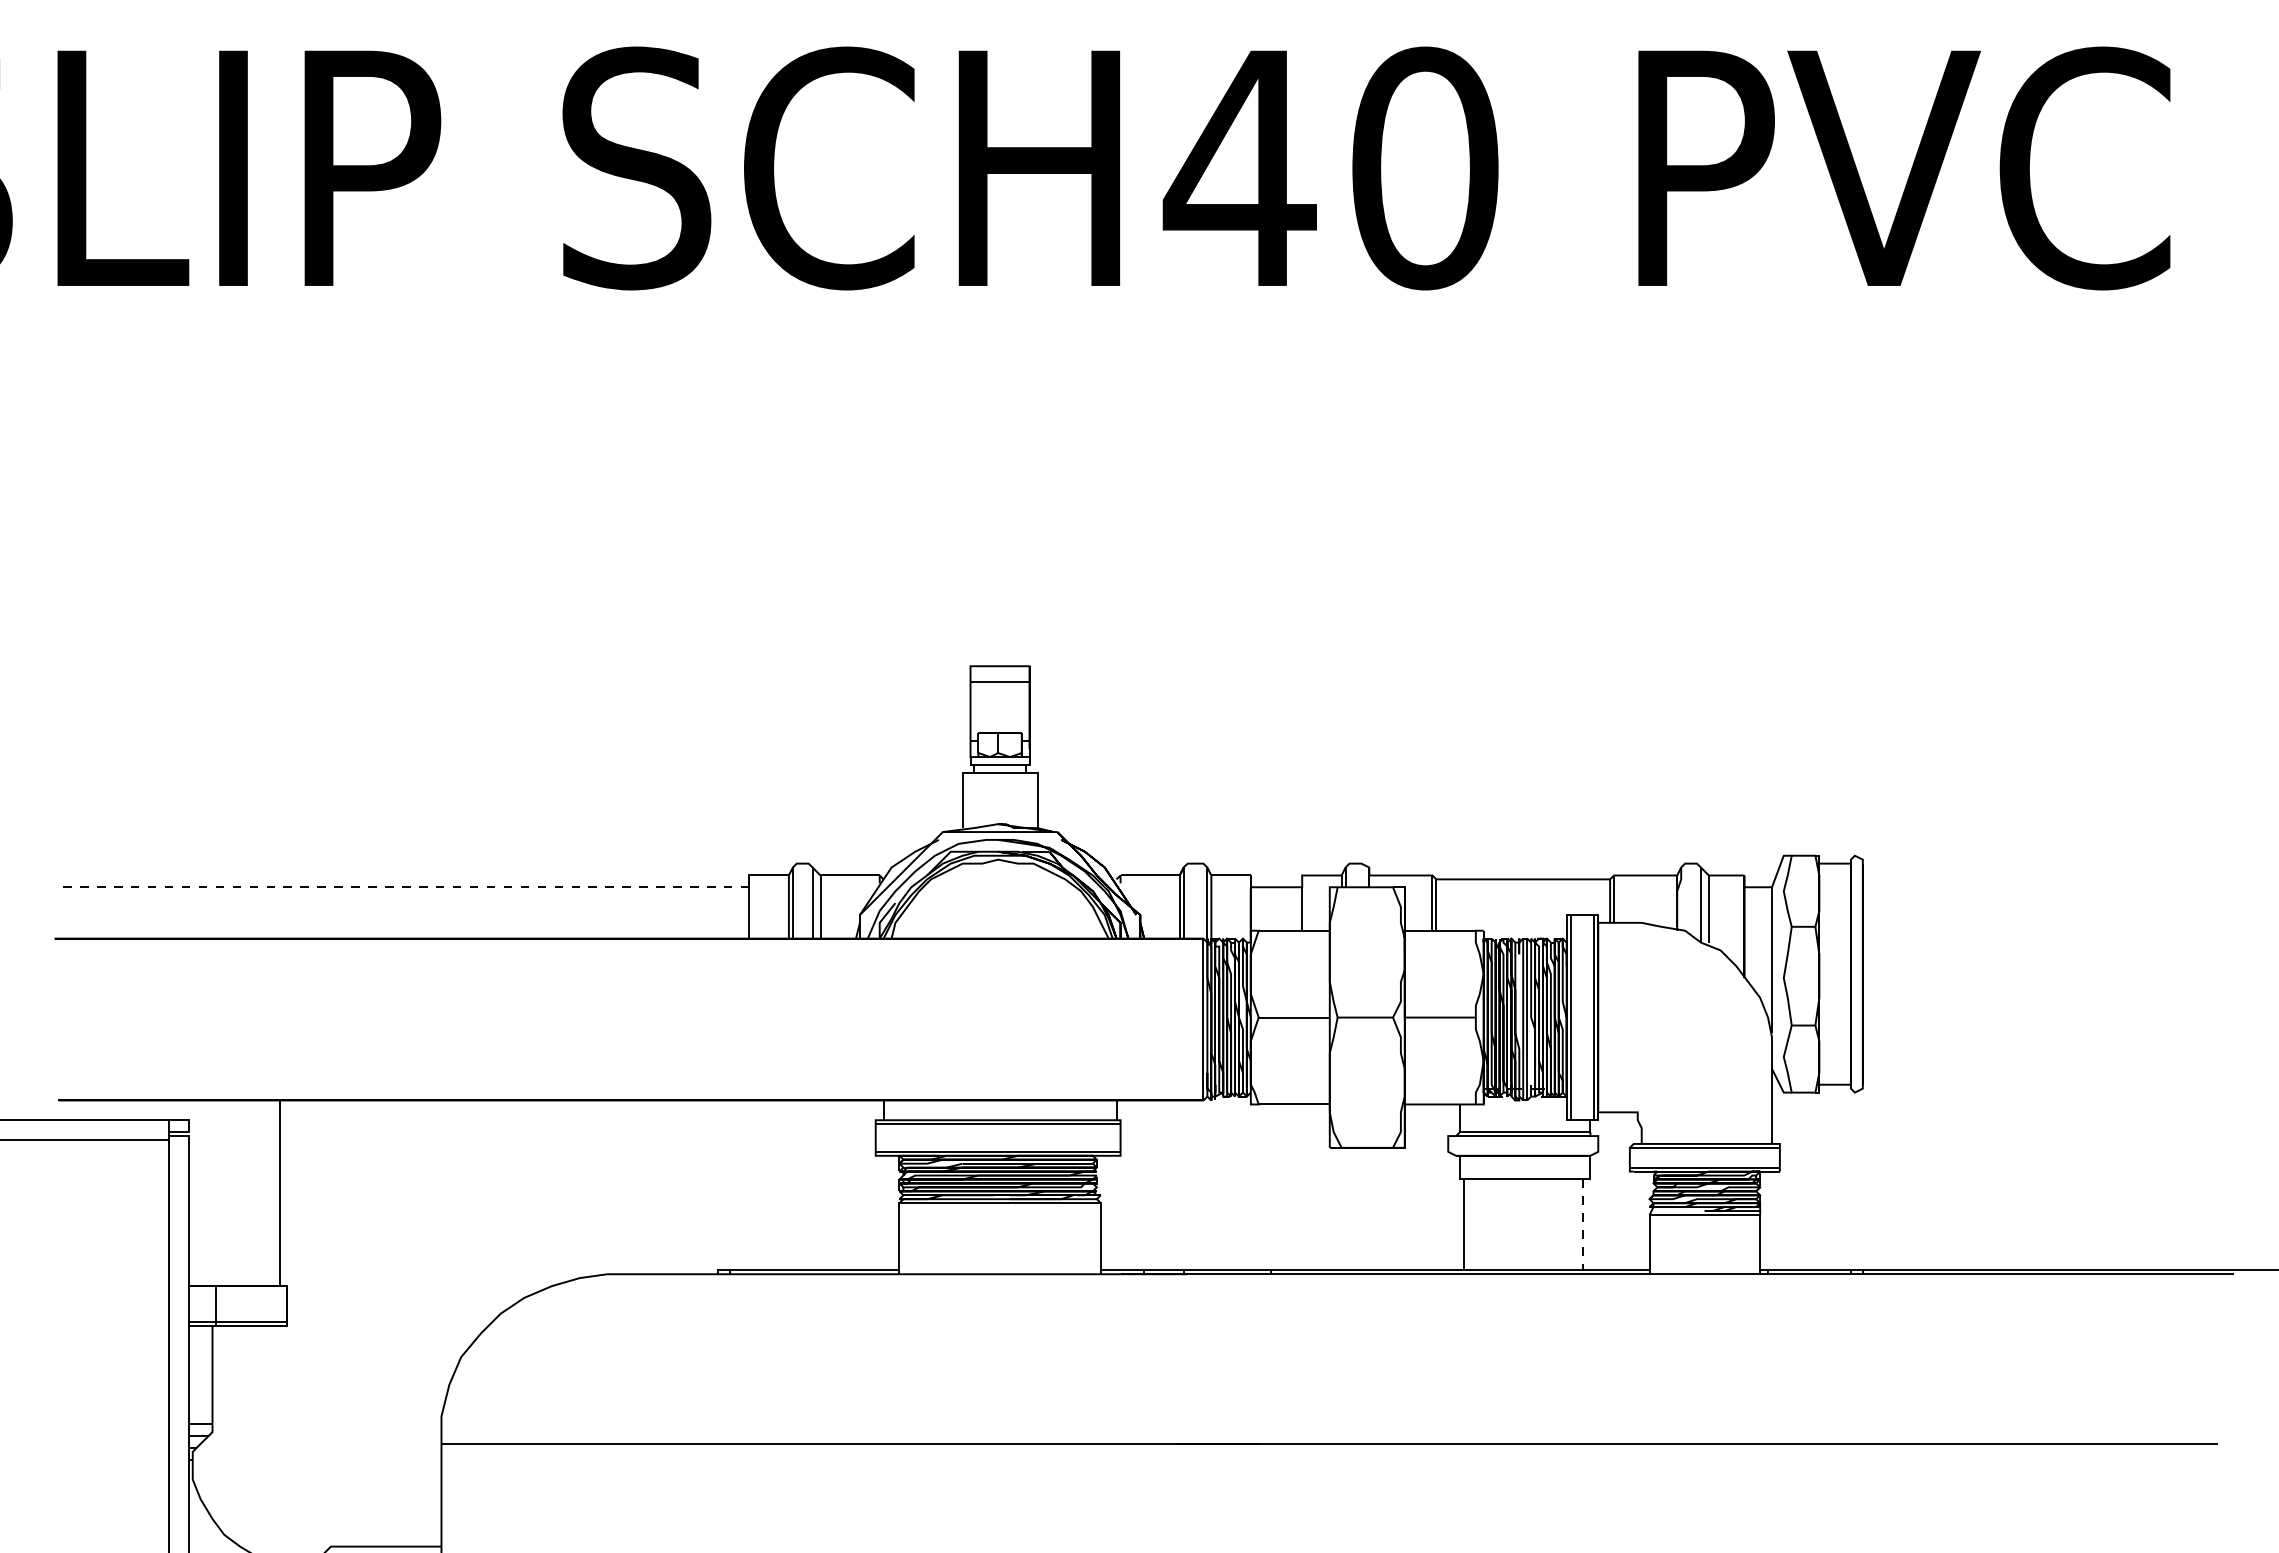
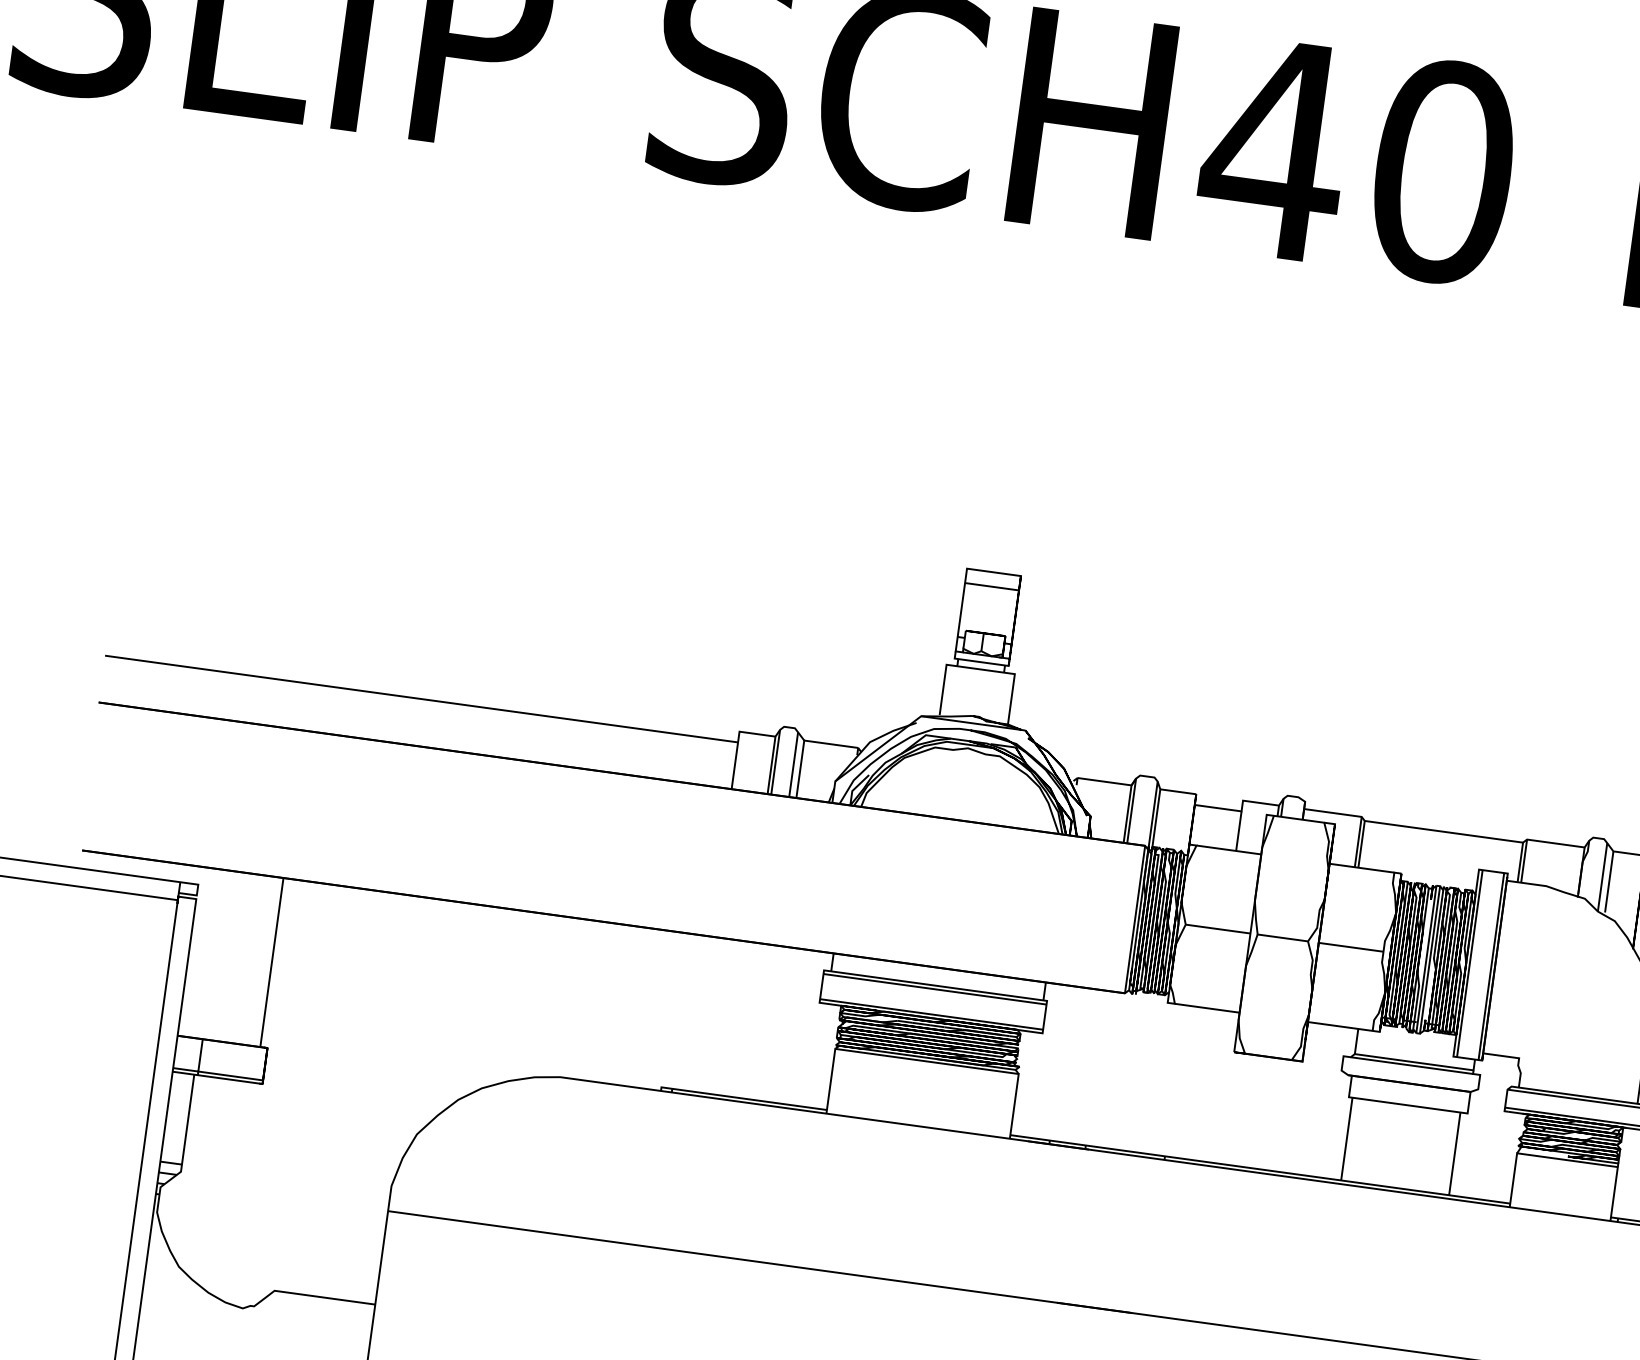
line: (401, 887) -> (421, 699), dashed -> solid
line: (1582, 1225) -> (1454, 1154), dashed -> solid

